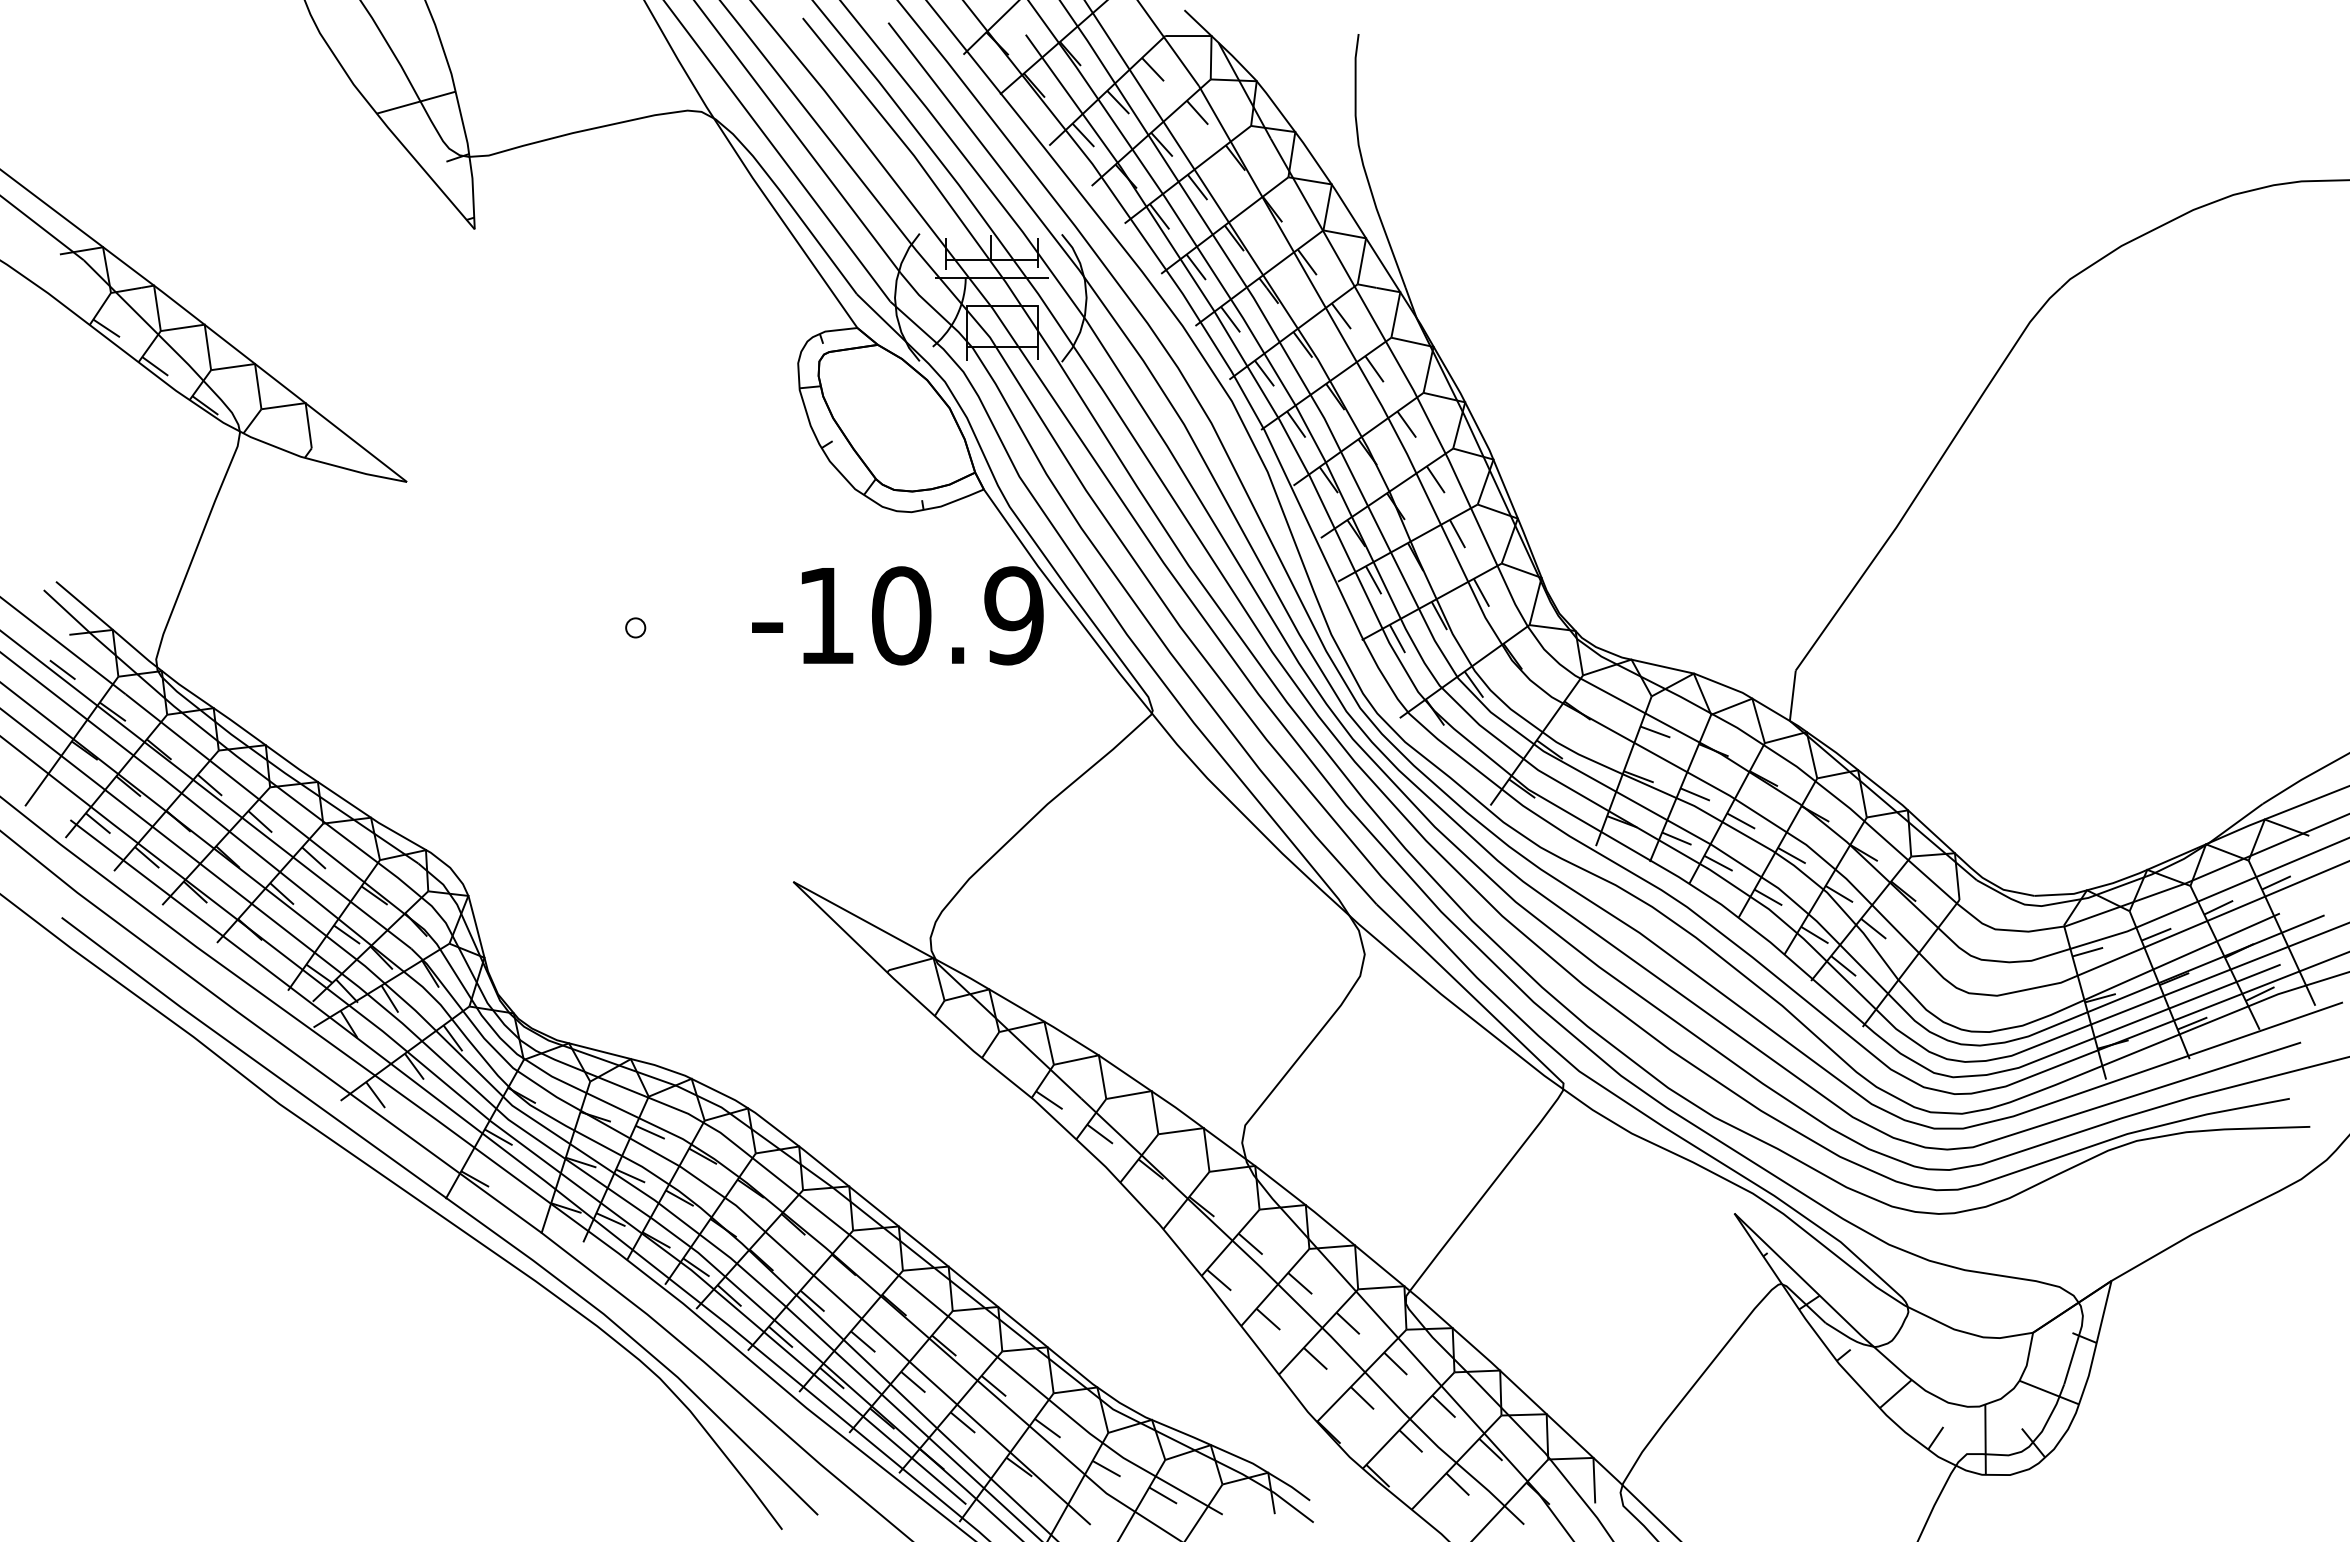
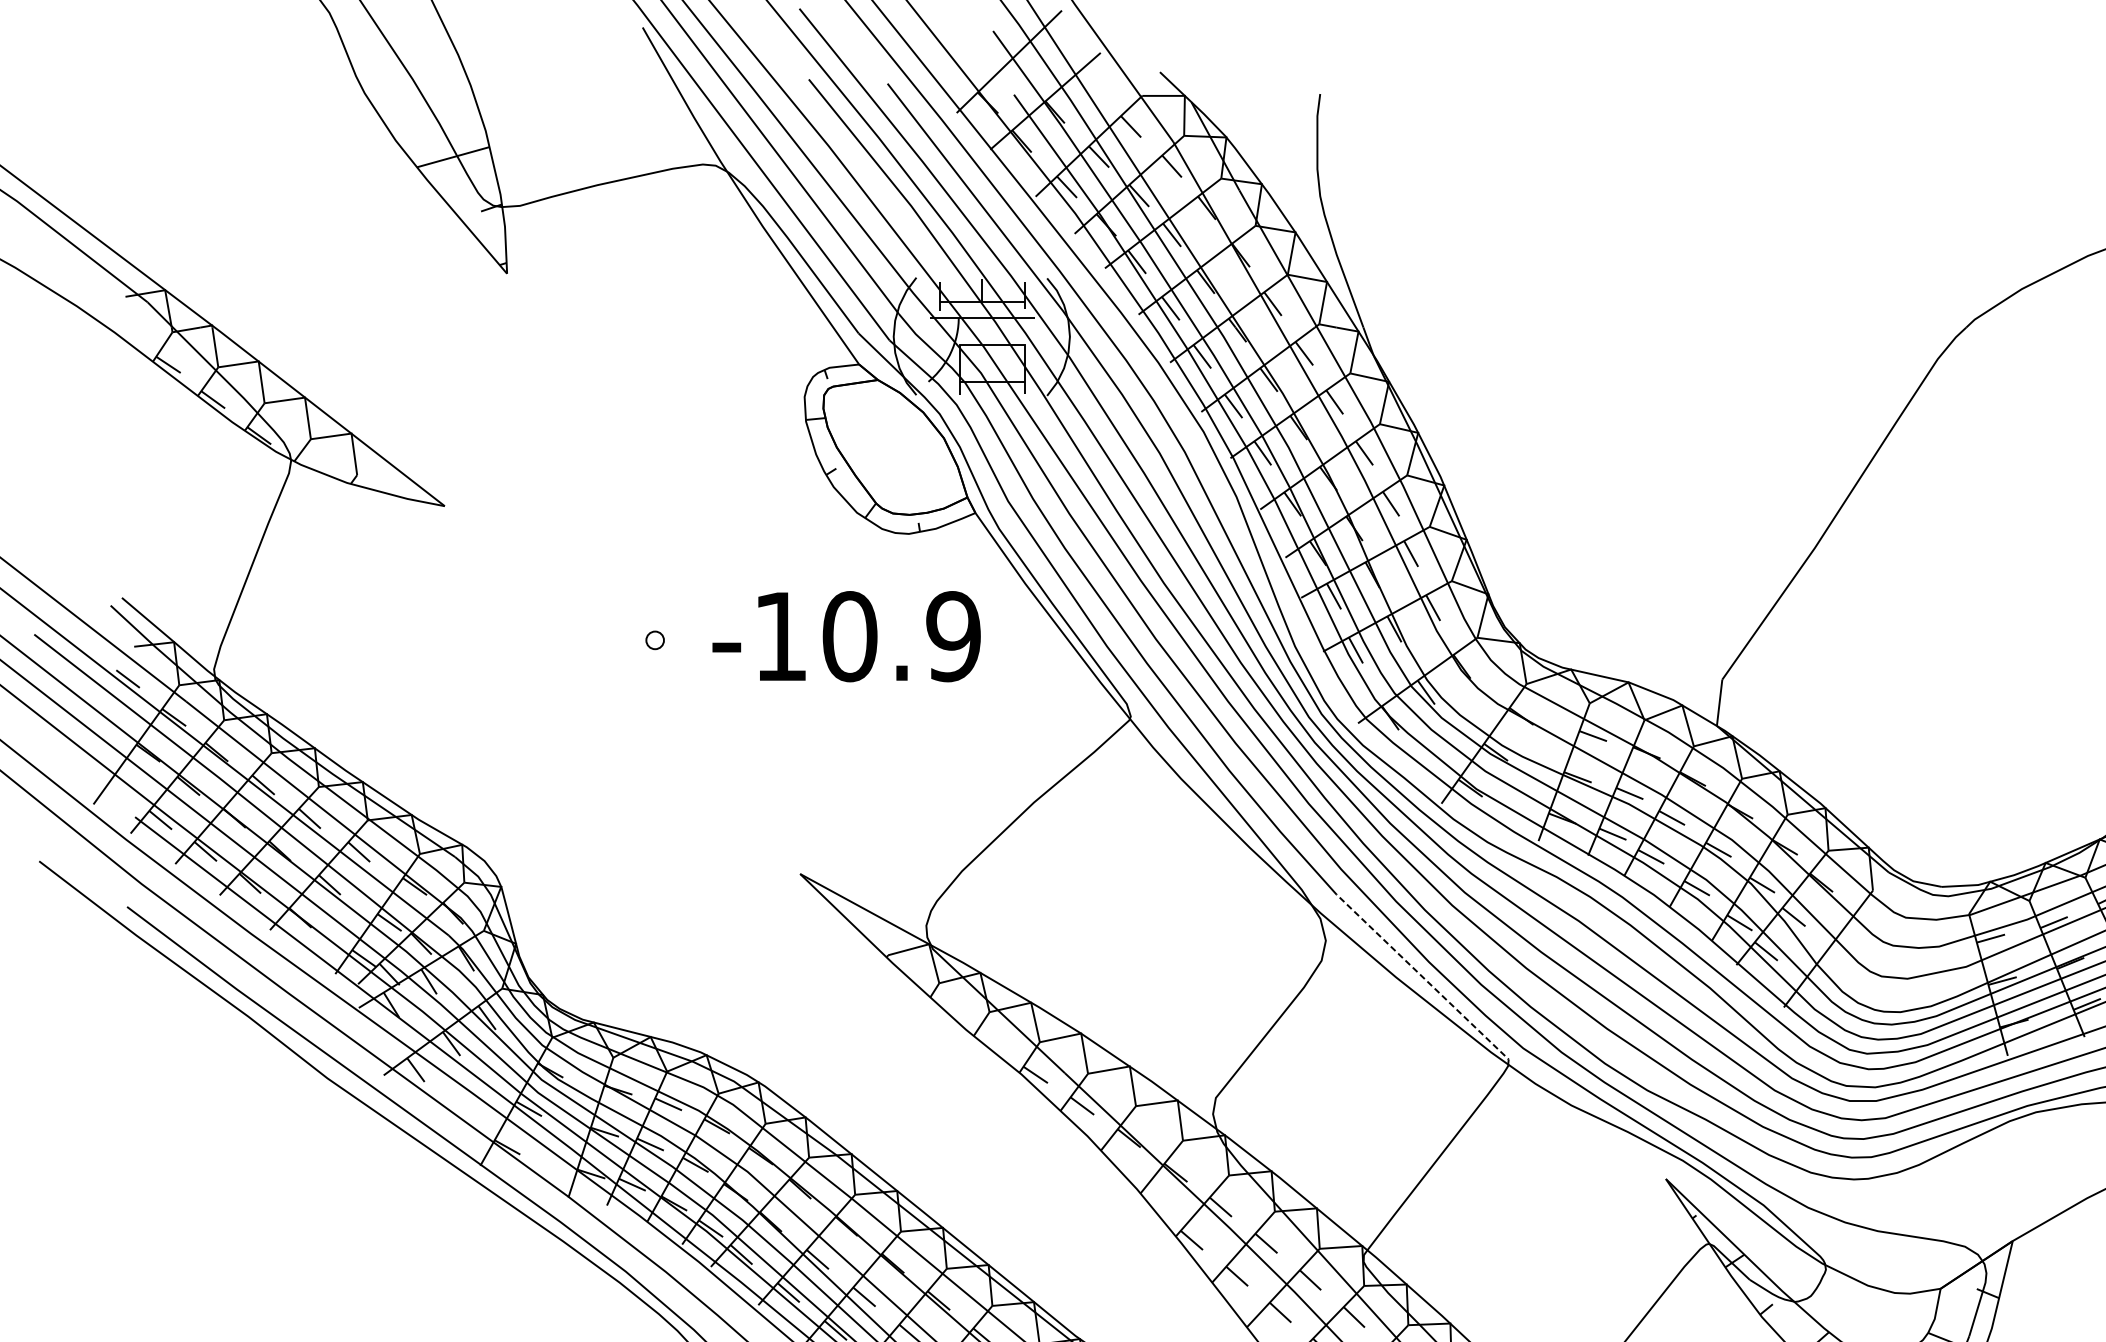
text: (897, 615) -> (846, 636), moved
line: (1472, 996) -> (1424, 979), solid -> dashed

